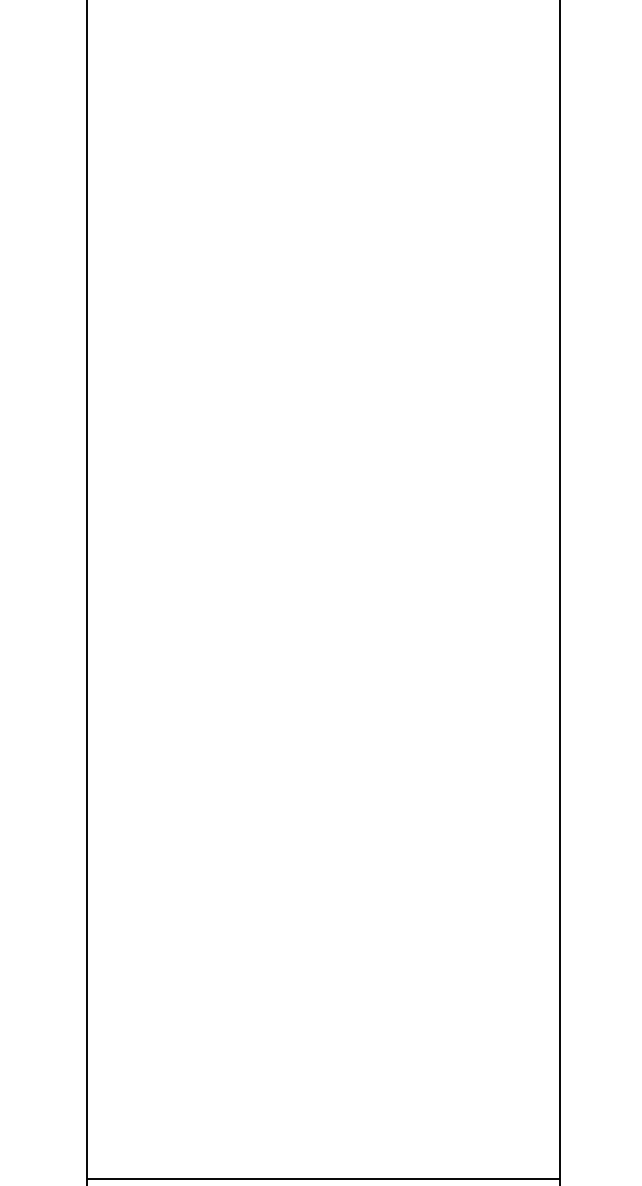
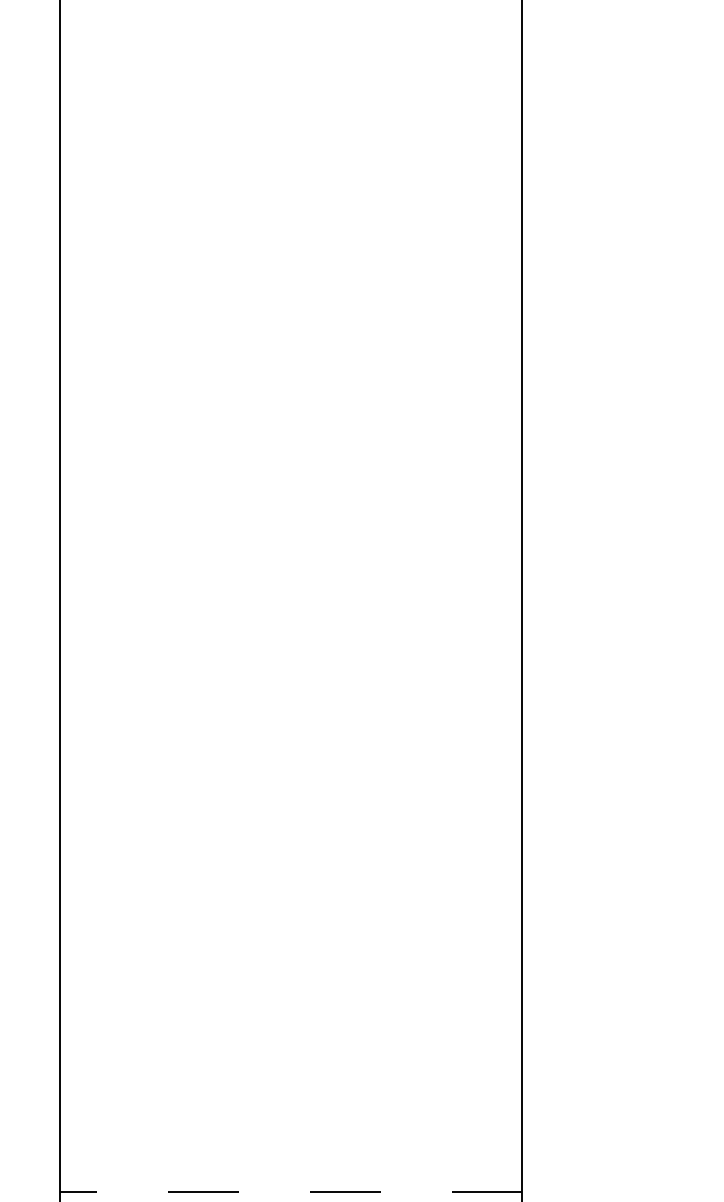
line: (322, 1179) -> (290, 1192), solid -> dashed

